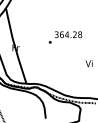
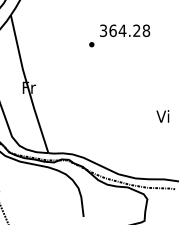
text: (65, 37) -> (119, 35), moved

